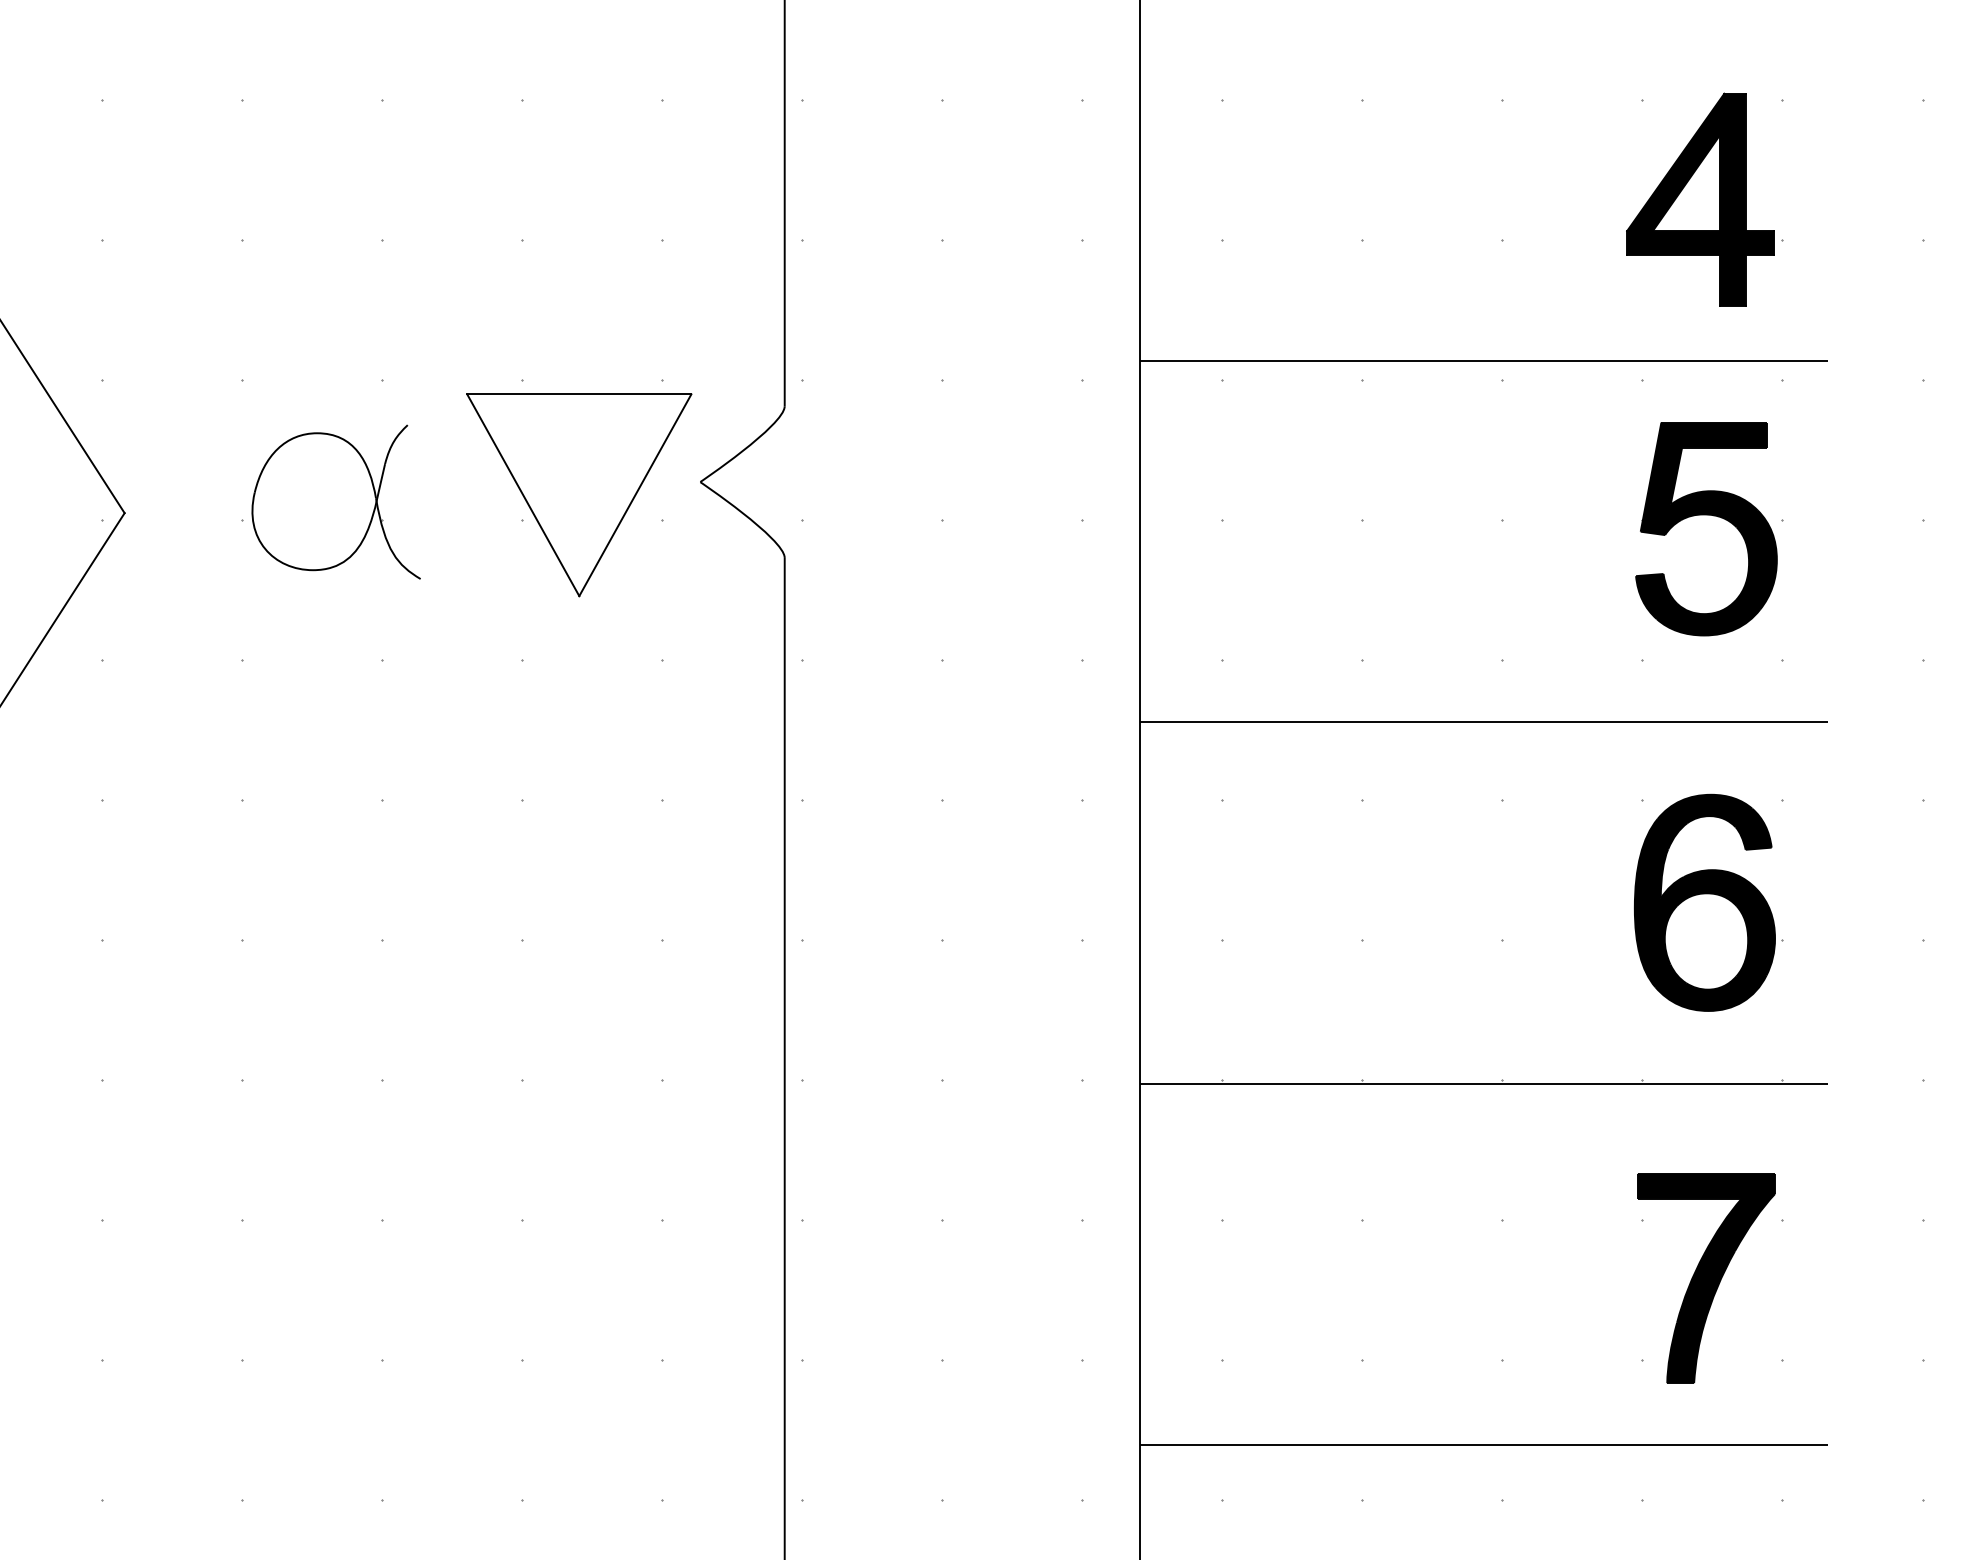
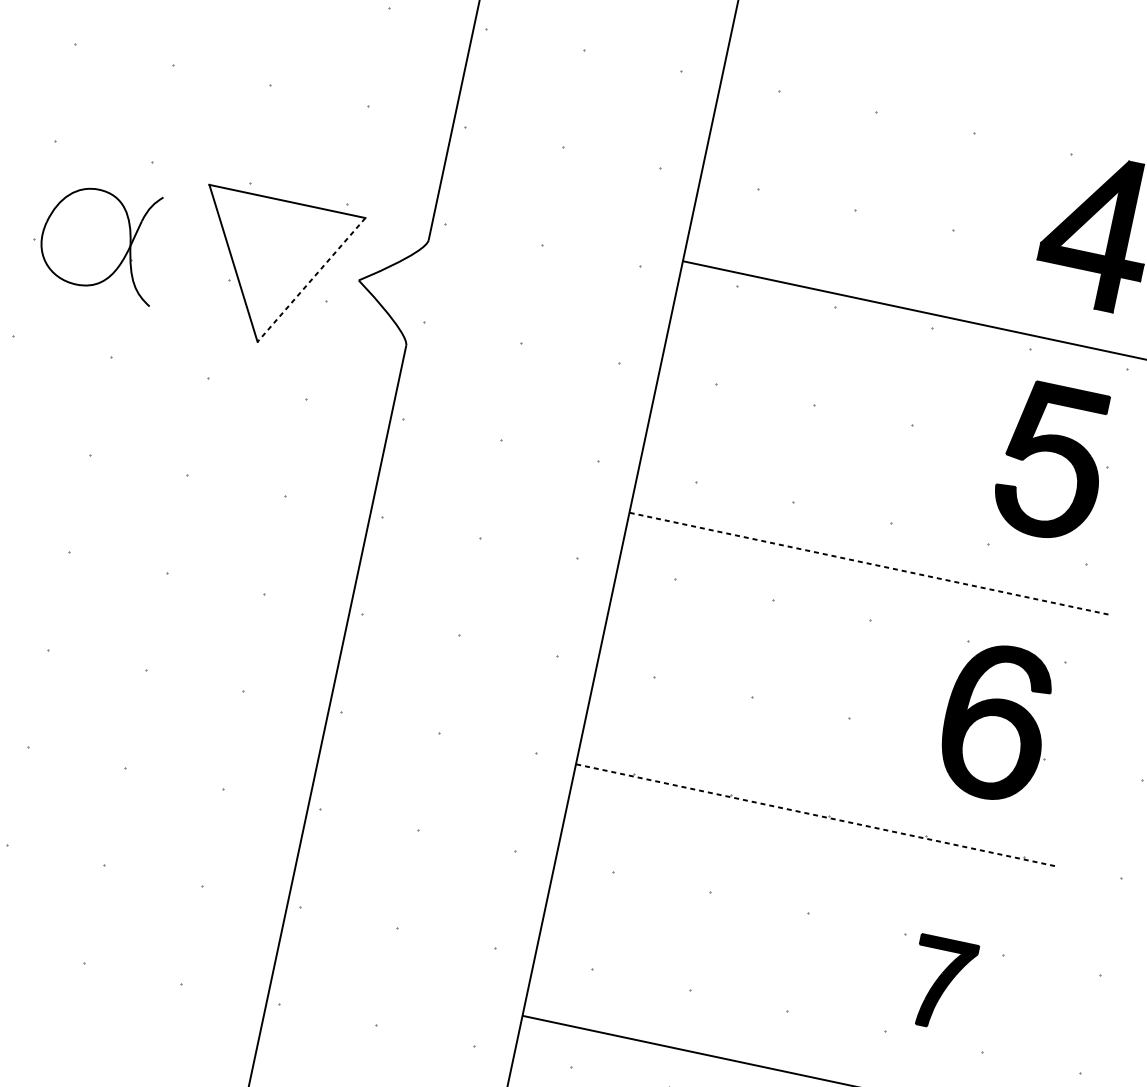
line: (635, 495) -> (311, 280), solid -> dashed
line: (1483, 722) -> (868, 563), solid -> dashed
line: (1483, 1083) -> (815, 815), solid -> dashed
part: (1706, 1278) -> (941, 983), size x0.6

